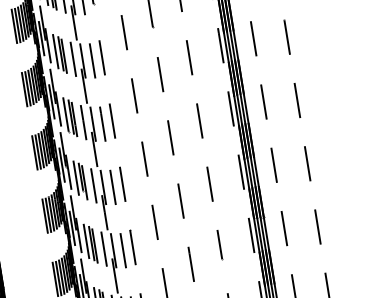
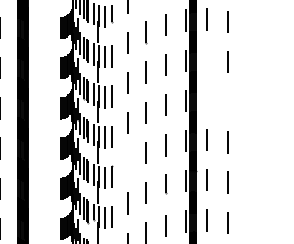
line: (252, 38) -> (206, 59), removed
line: (296, 100) -> (227, 102), removed
line: (262, 101) -> (206, 99), removed
line: (154, 222) -> (127, 163), removed

